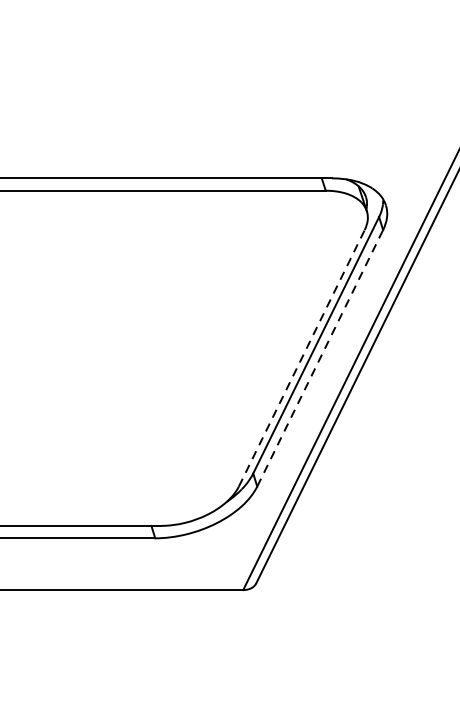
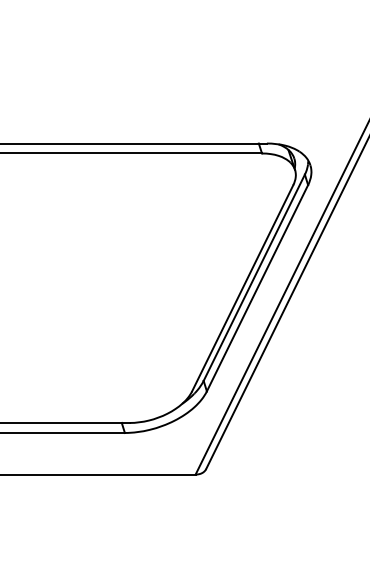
line: (301, 358) -> (242, 288), dashed -> solid
line: (320, 358) -> (257, 288), dashed -> solid

